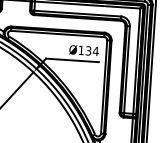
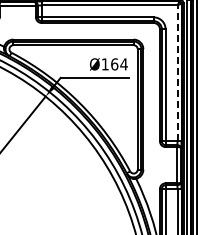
text: (88, 51) -> (114, 64), Ø134 -> Ø164
line: (136, 61) -> (177, 73), solid -> dashed

